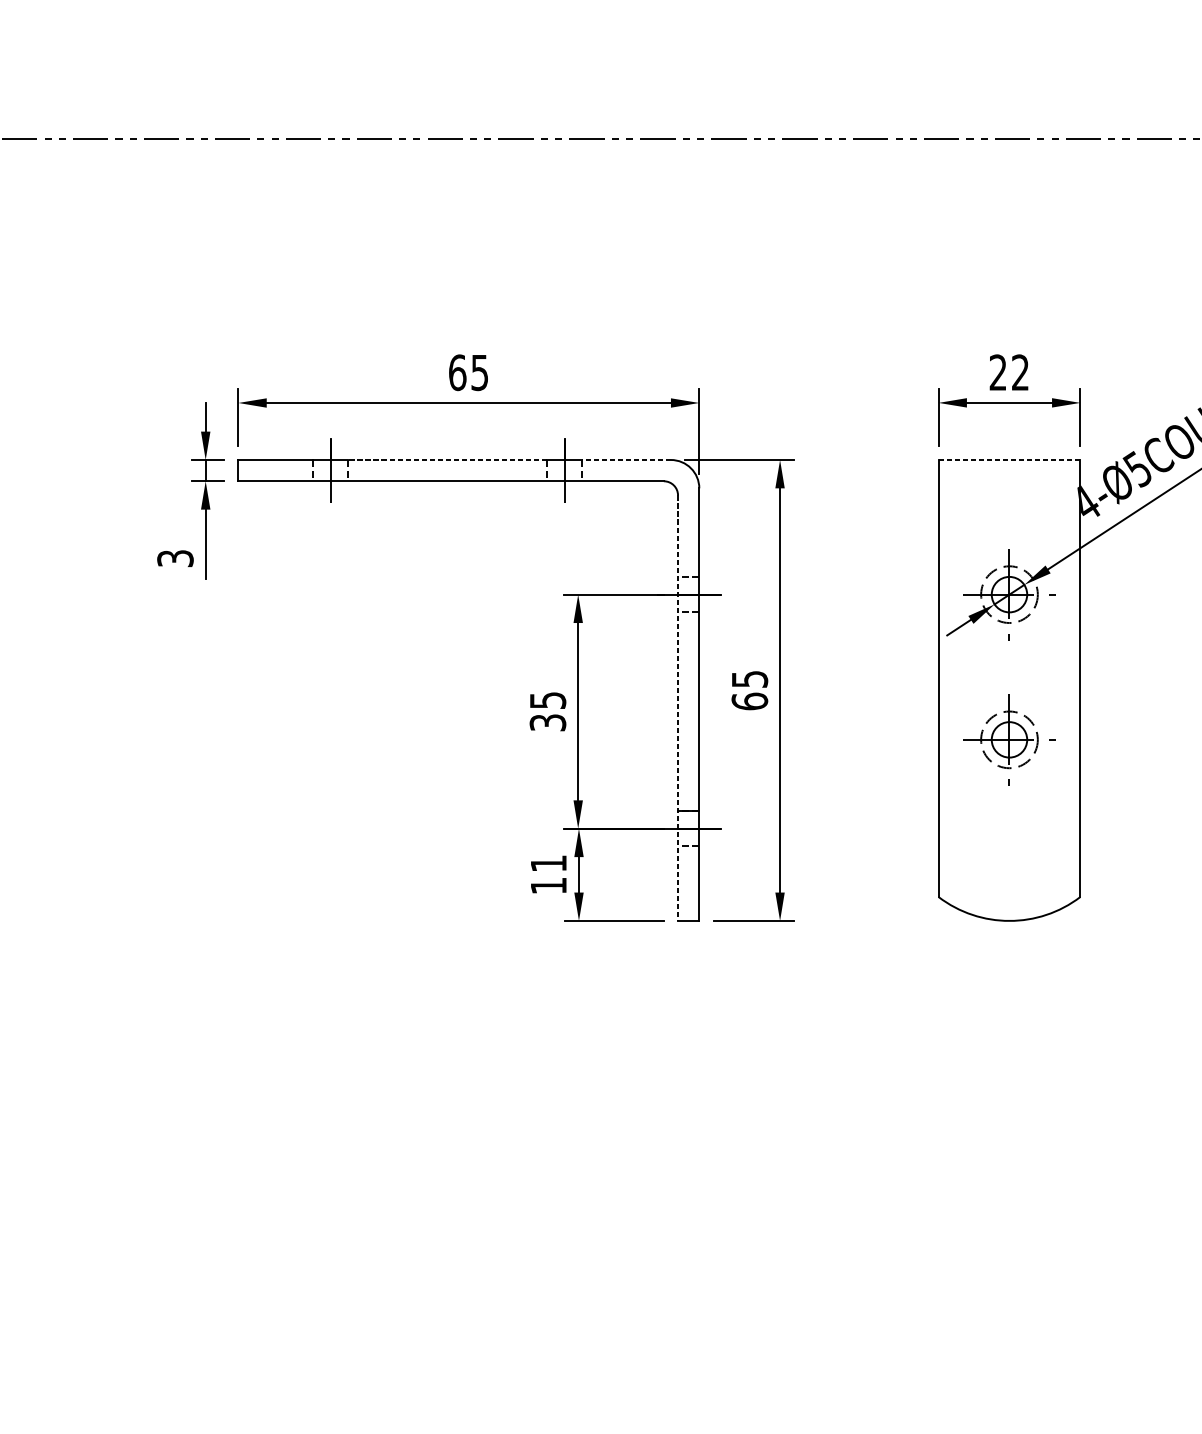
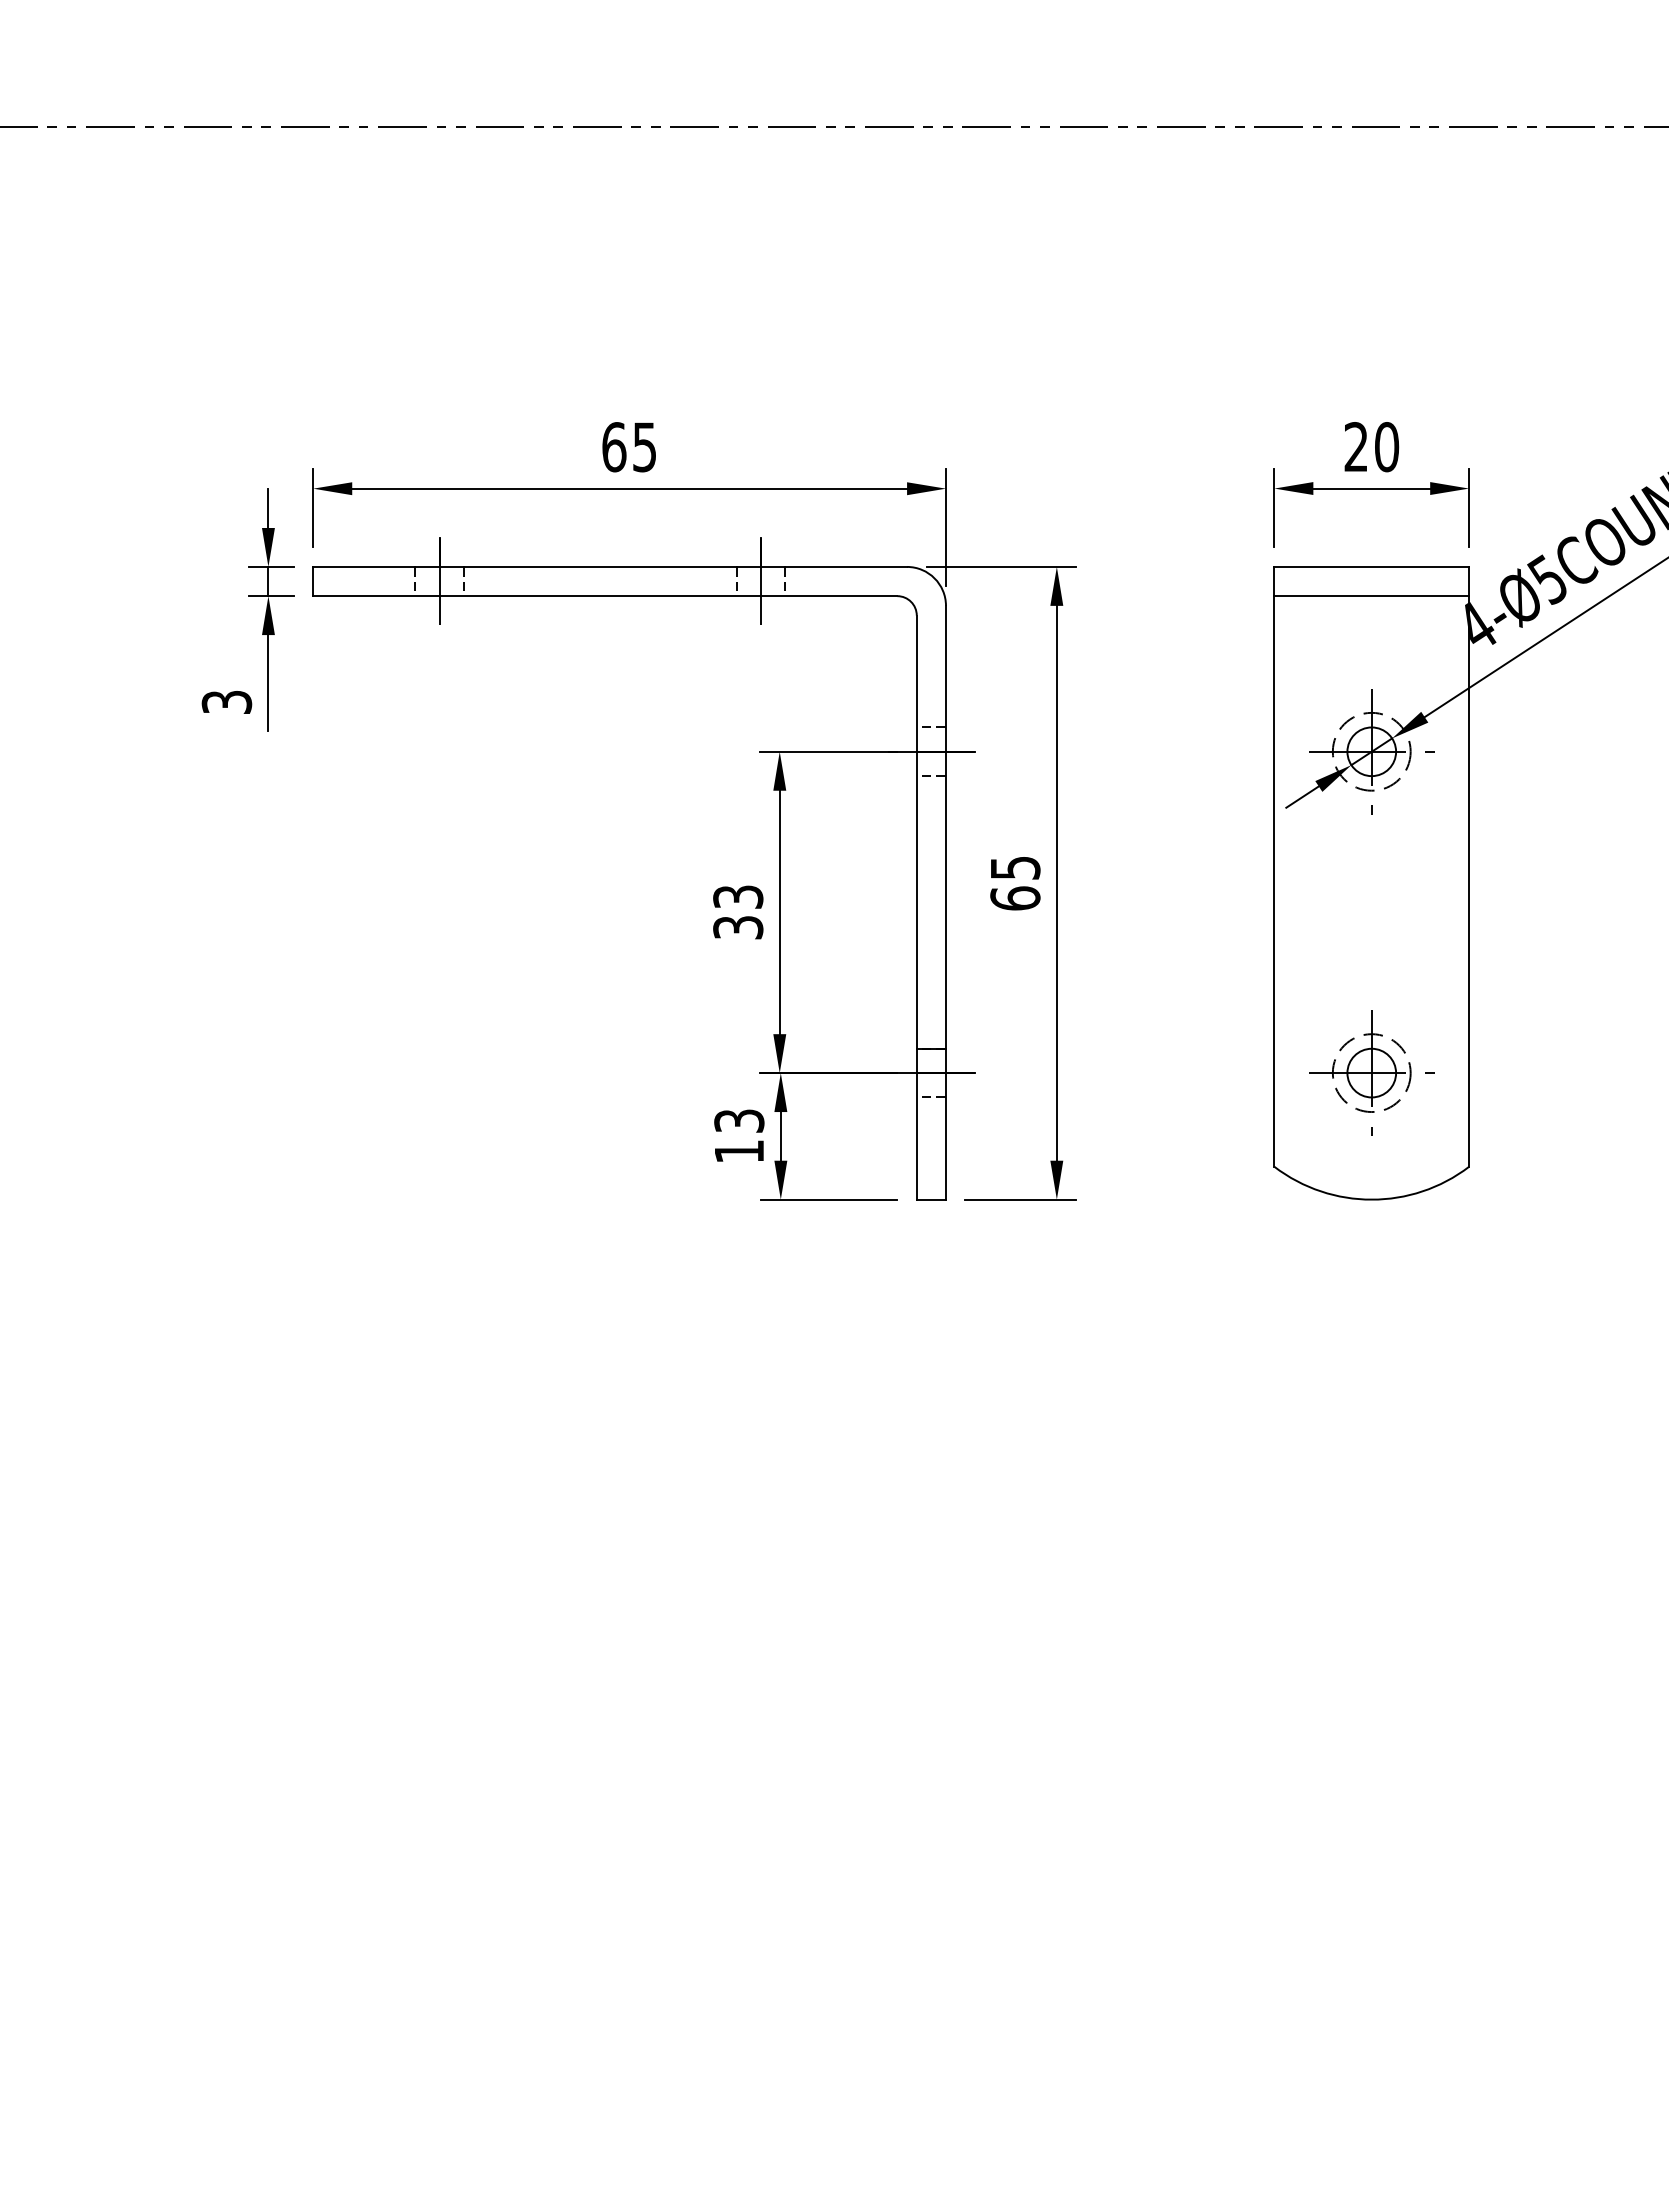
text: (1020, 372) -> (1387, 447), 22 -> 20
line: (446, 459) -> (599, 566), dashed -> solid
line: (626, 459) -> (846, 566), dashed -> solid
line: (1009, 459) -> (1371, 566), dashed -> solid
line: (1009, 481) -> (1371, 596), added
text: (547, 700) -> (737, 896), 35 -> 33
line: (677, 708) -> (916, 908), dashed -> solid
part: (1009, 739) -> (1371, 1072), moved
text: (548, 863) -> (739, 1120), 11 -> 13

